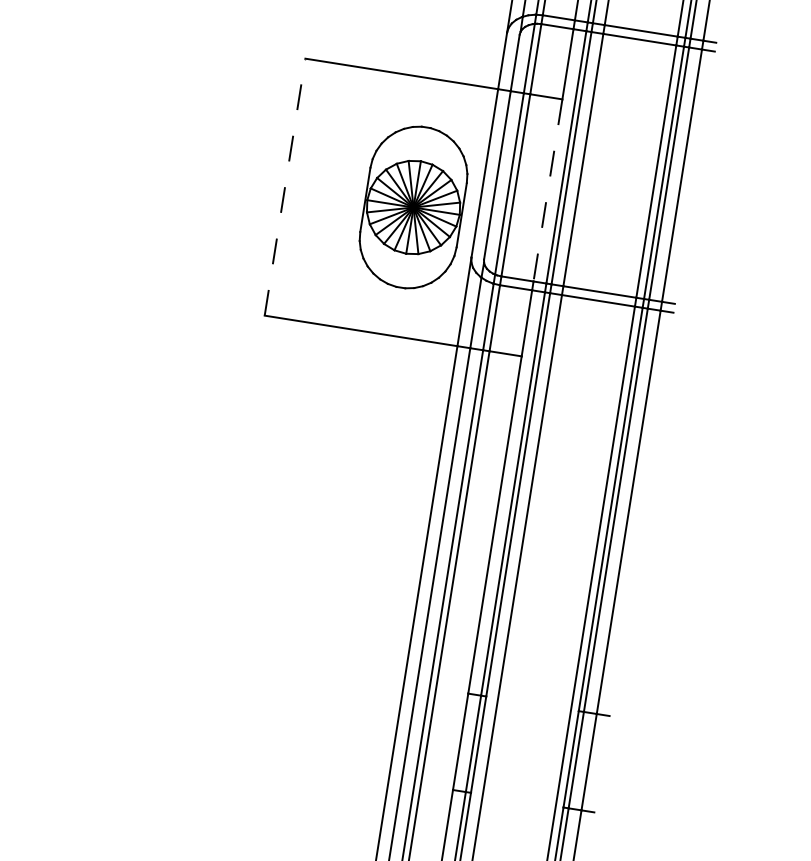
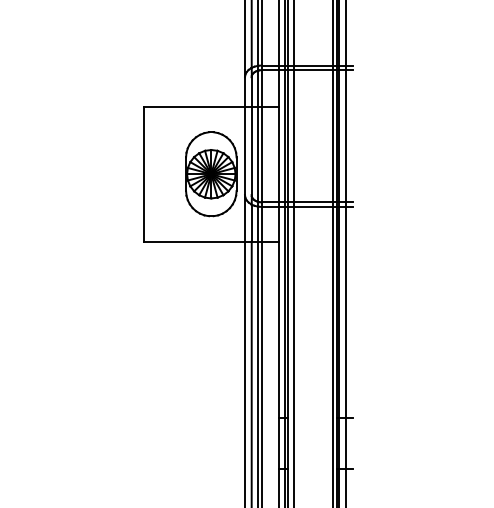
line: (286, 185) -> (144, 173), dashed -> solid
line: (547, 190) -> (278, 154), dashed -> solid

